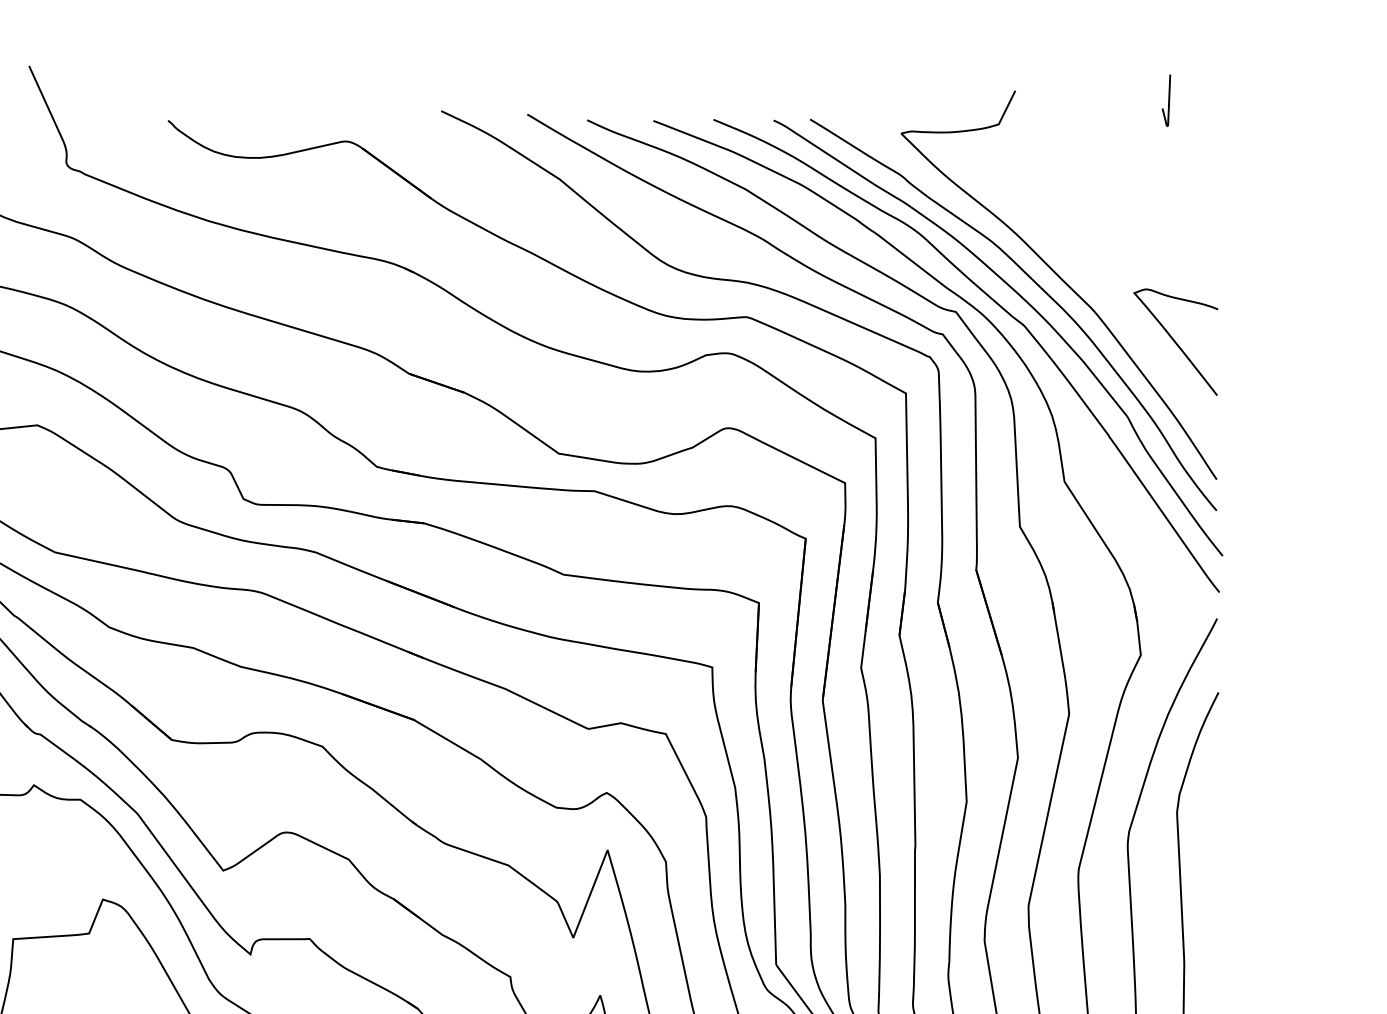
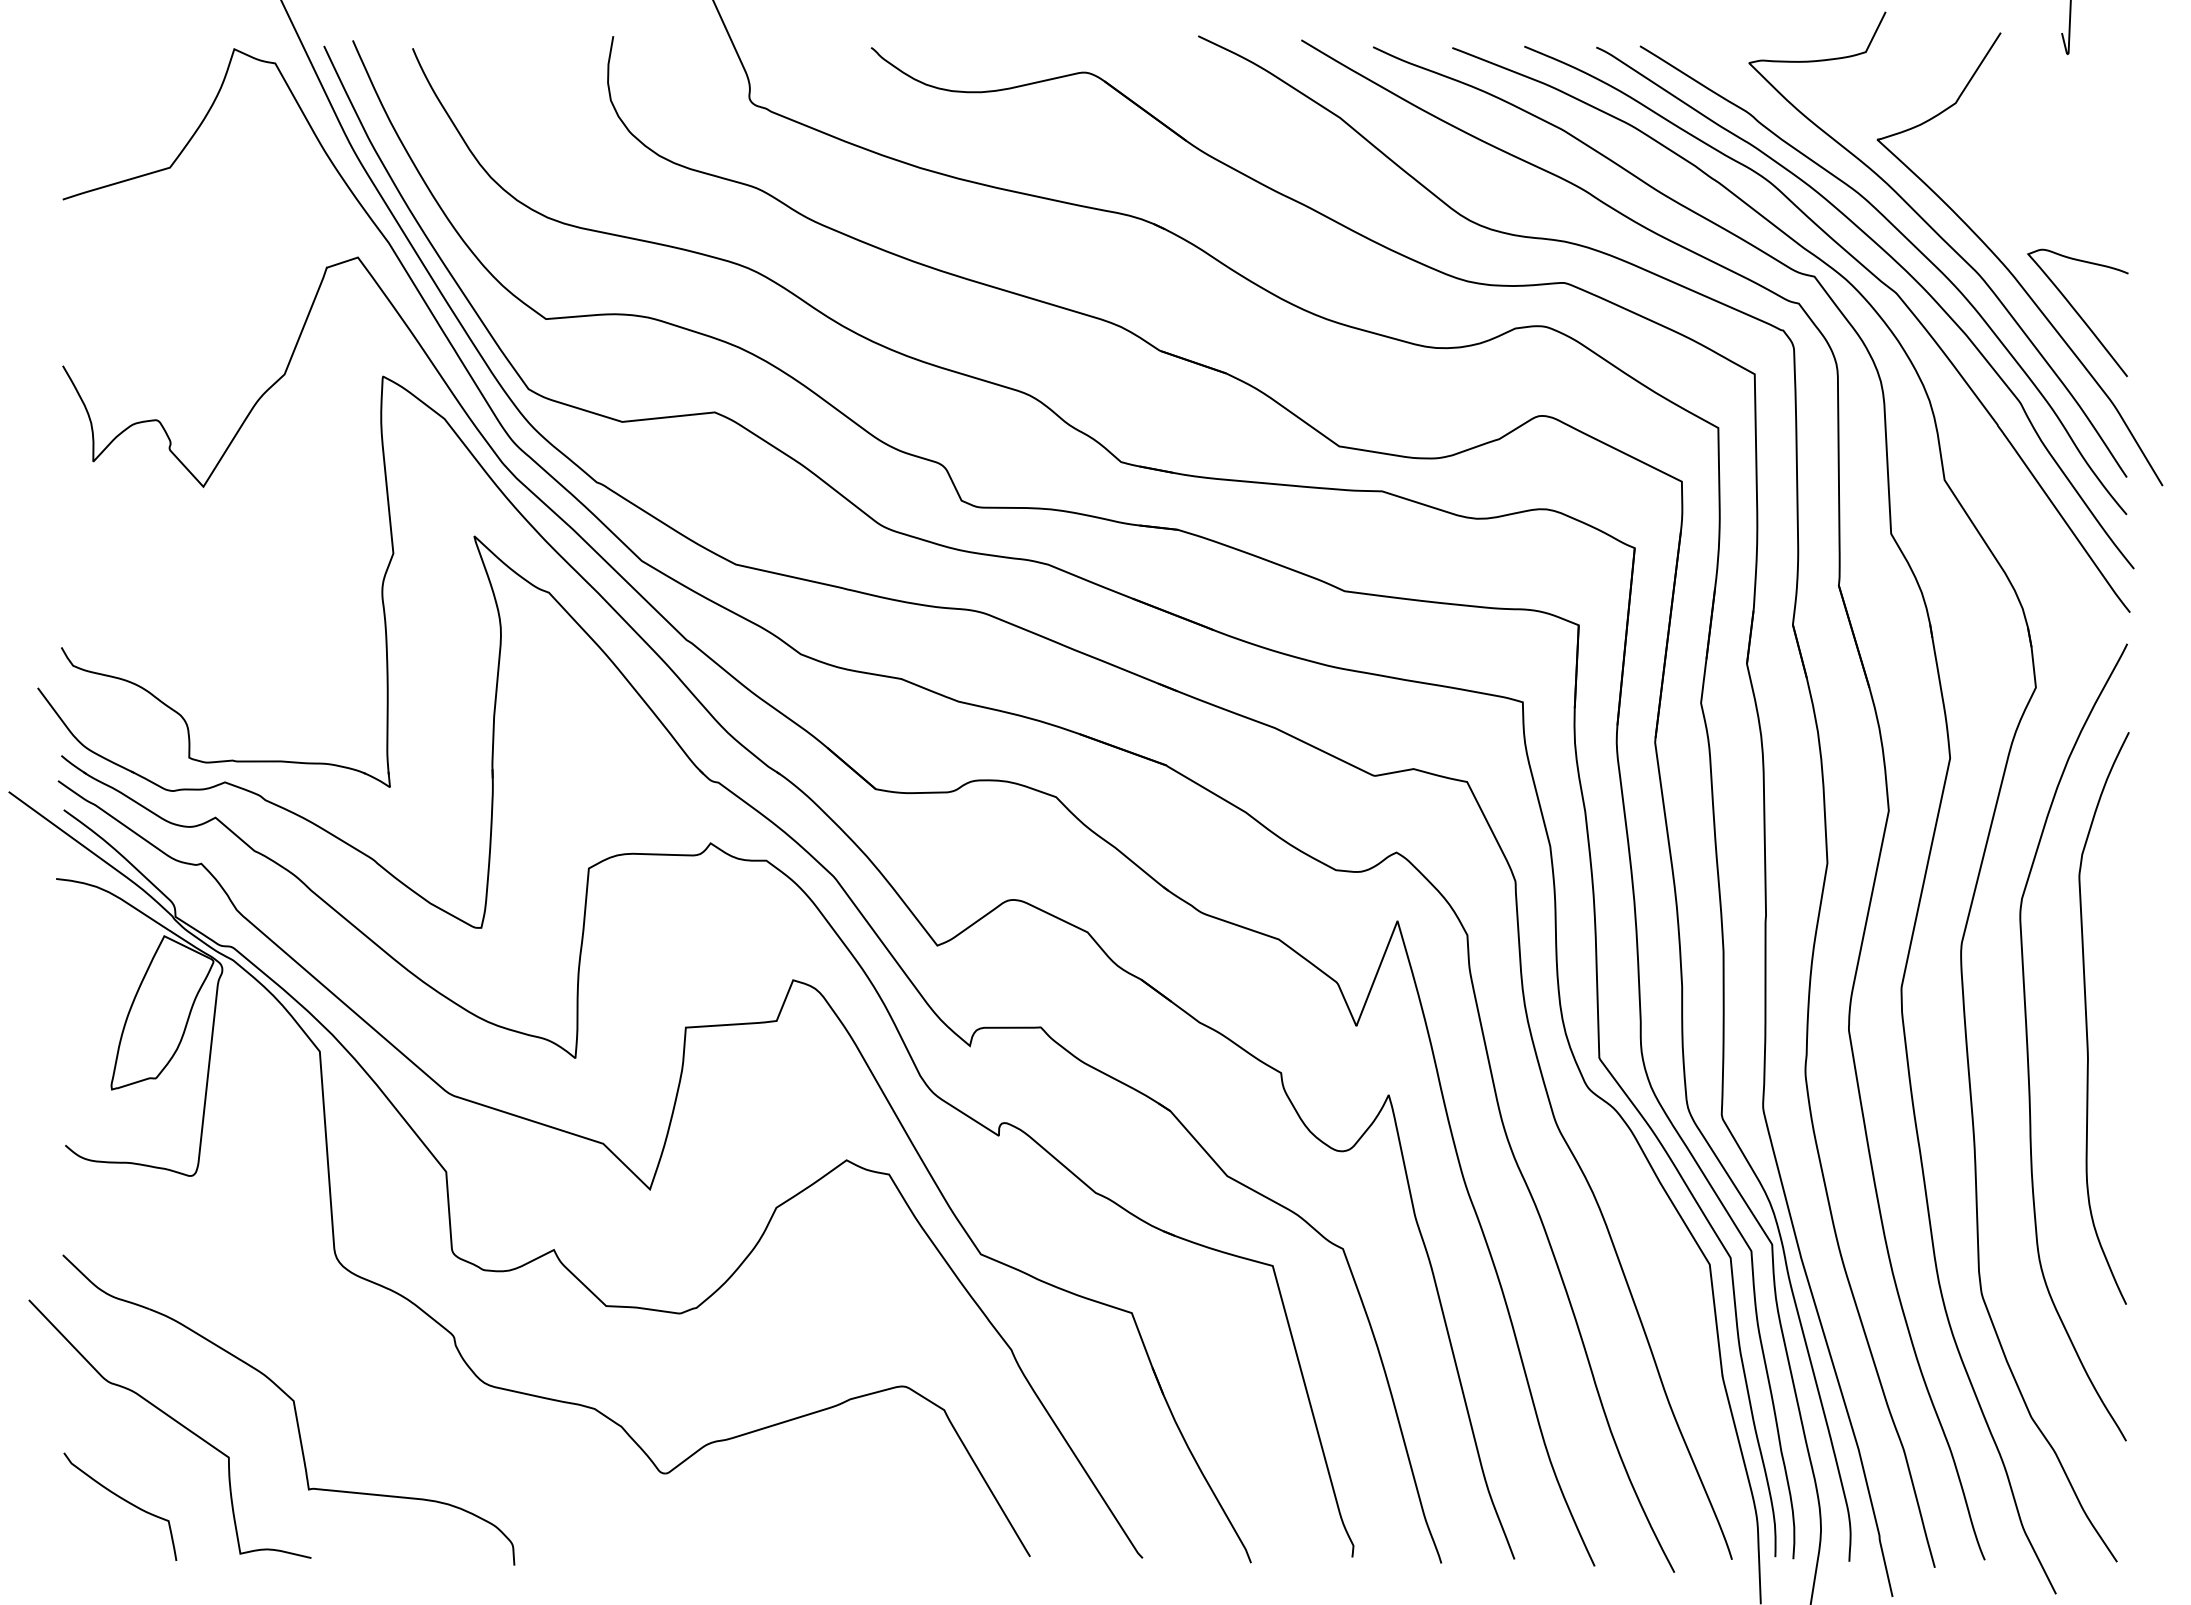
curve: (1118, 305) -> (2009, 269), added

